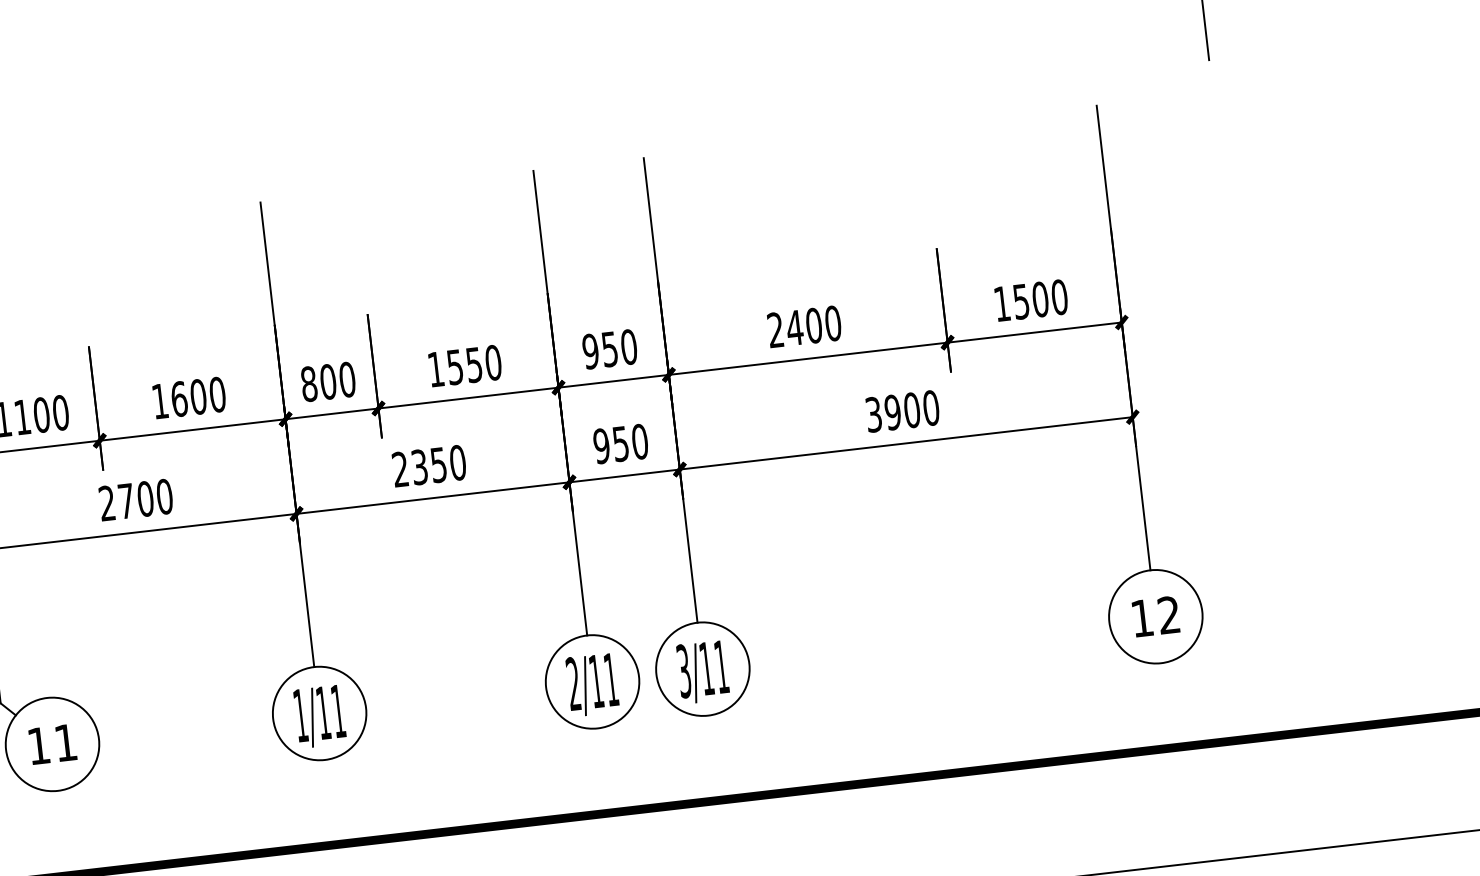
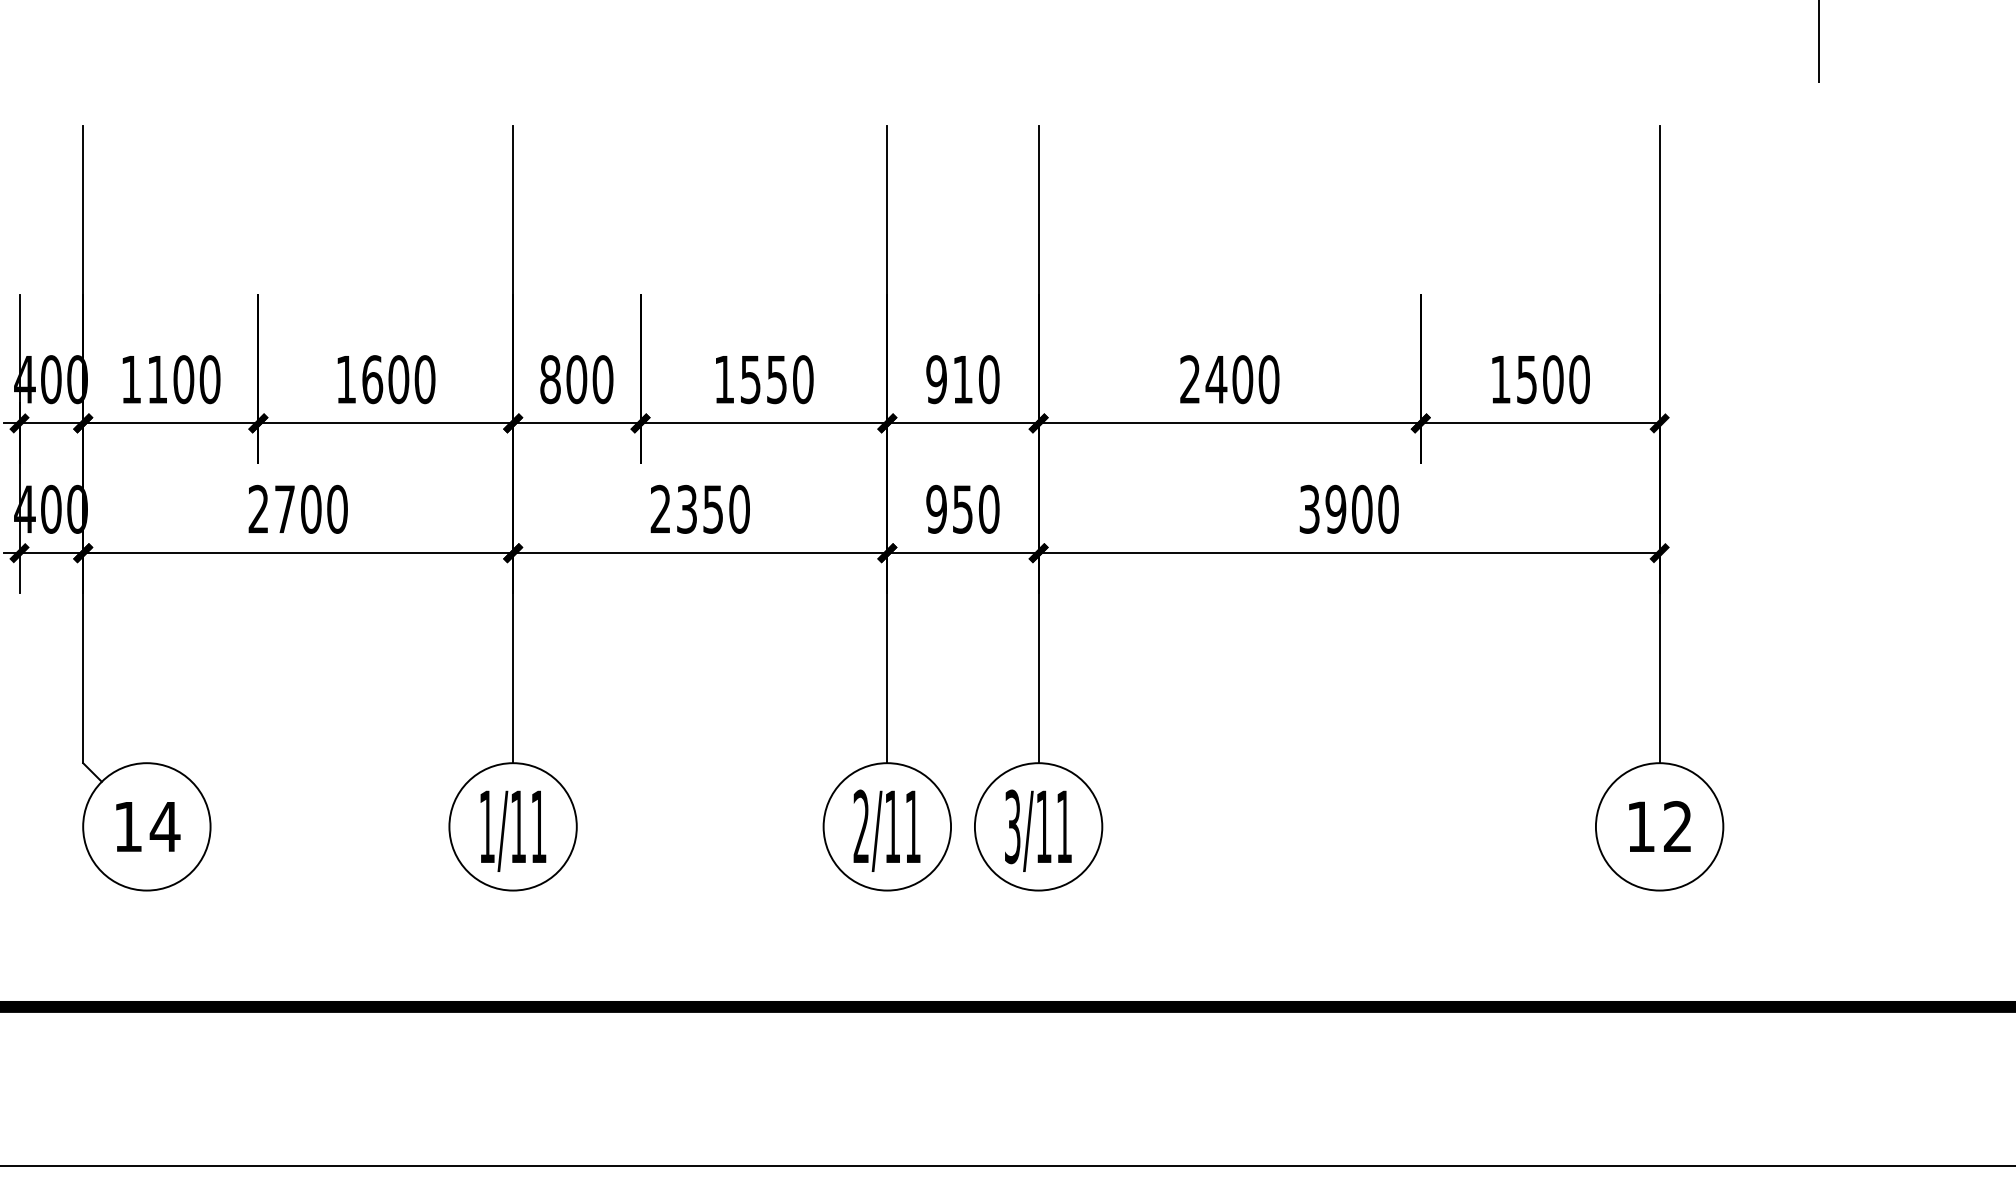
text: (609, 350) -> (962, 380), 950 -> 910
text: (65, 742) -> (164, 826), 11 -> 14

